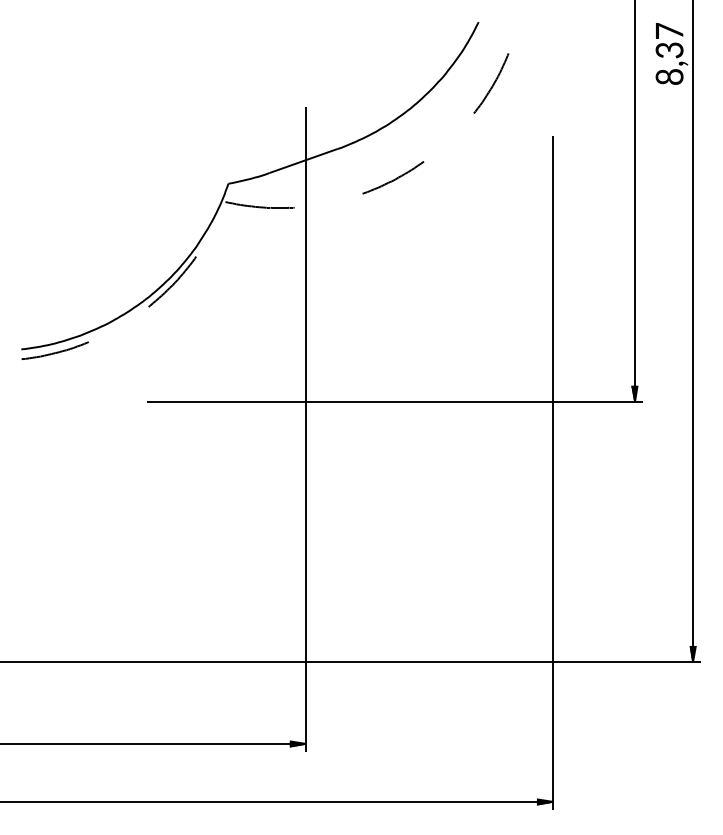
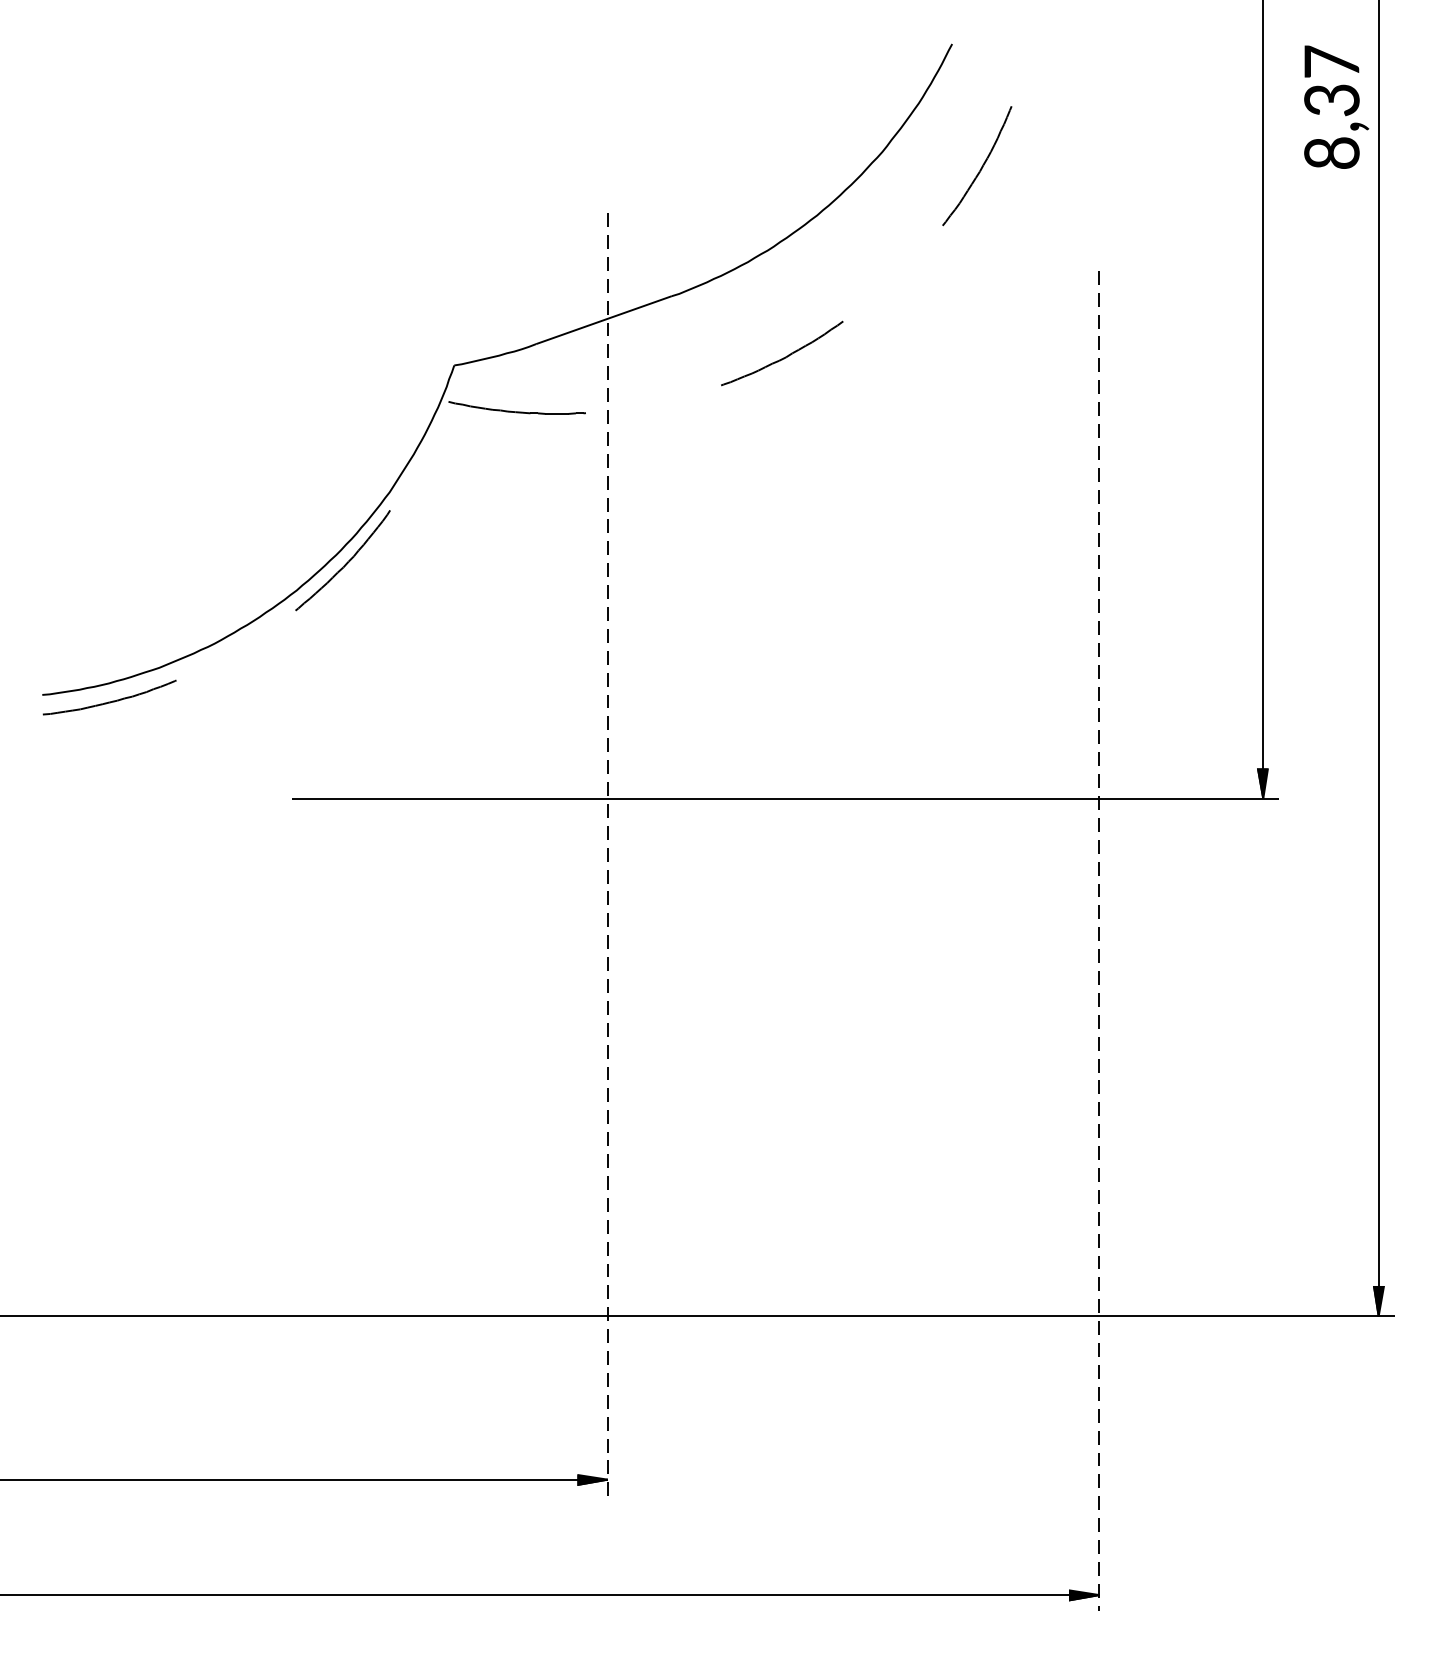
line: (305, 430) -> (607, 856), solid -> dashed
line: (552, 473) -> (1098, 941), solid -> dashed

